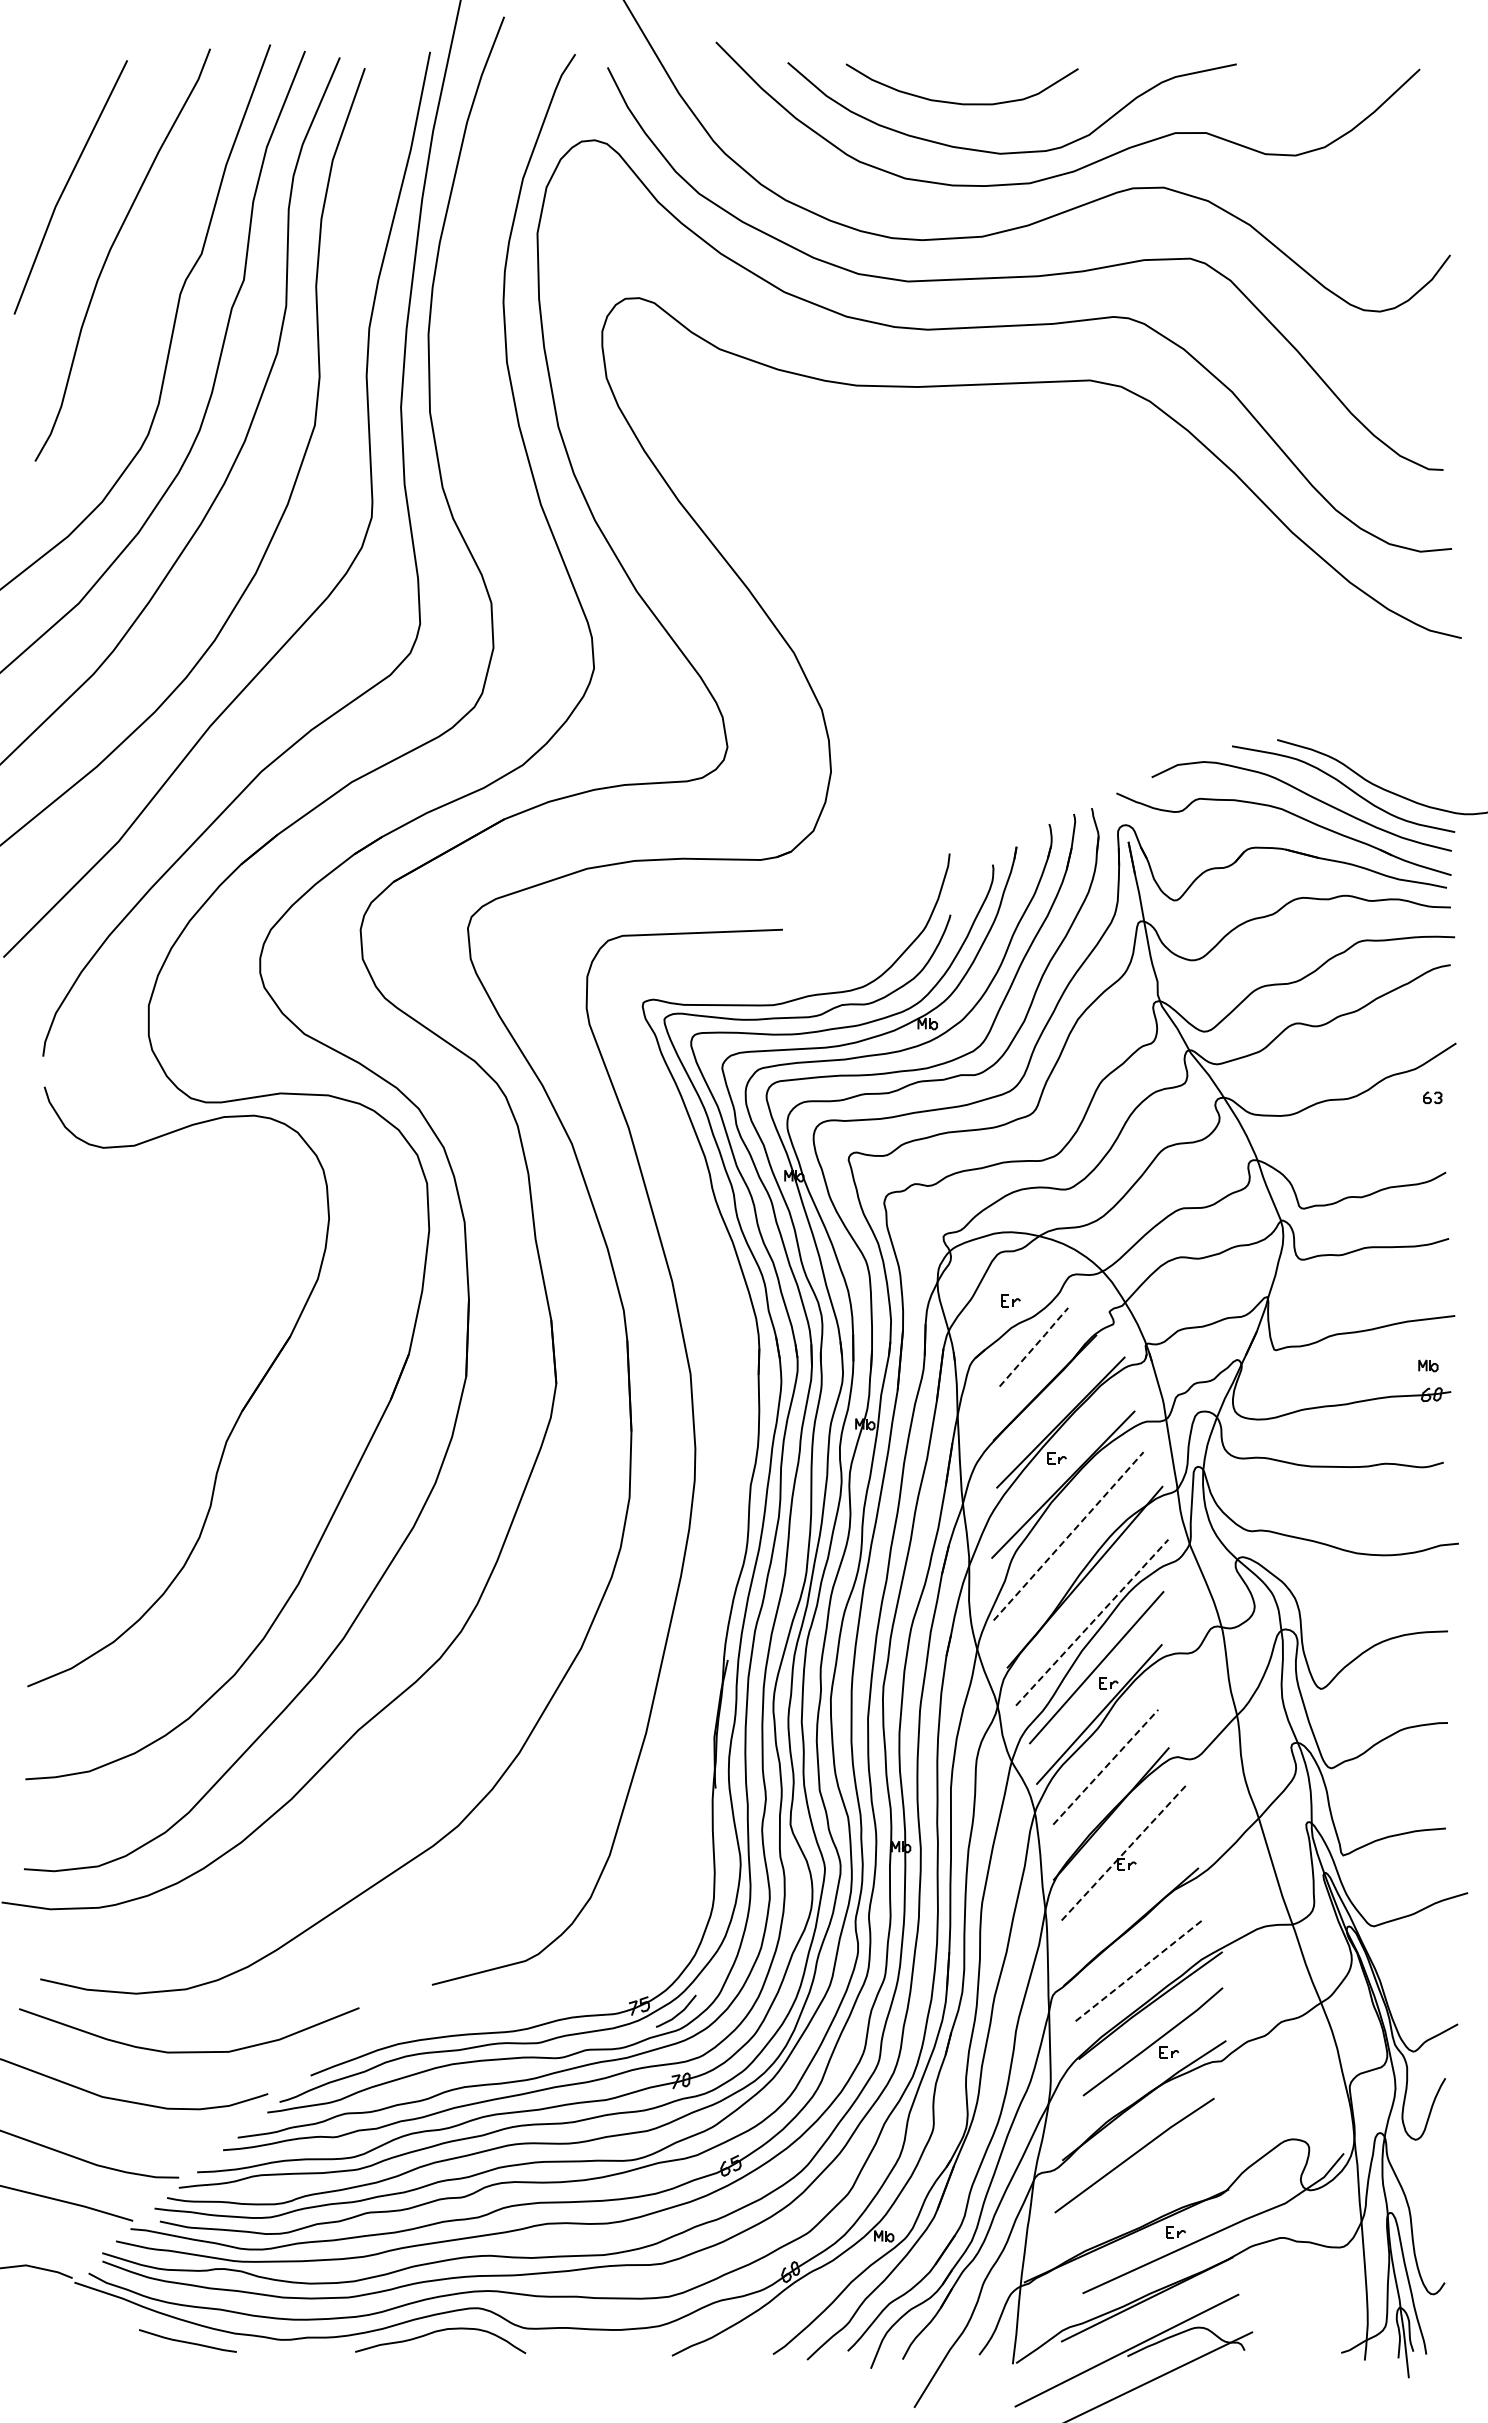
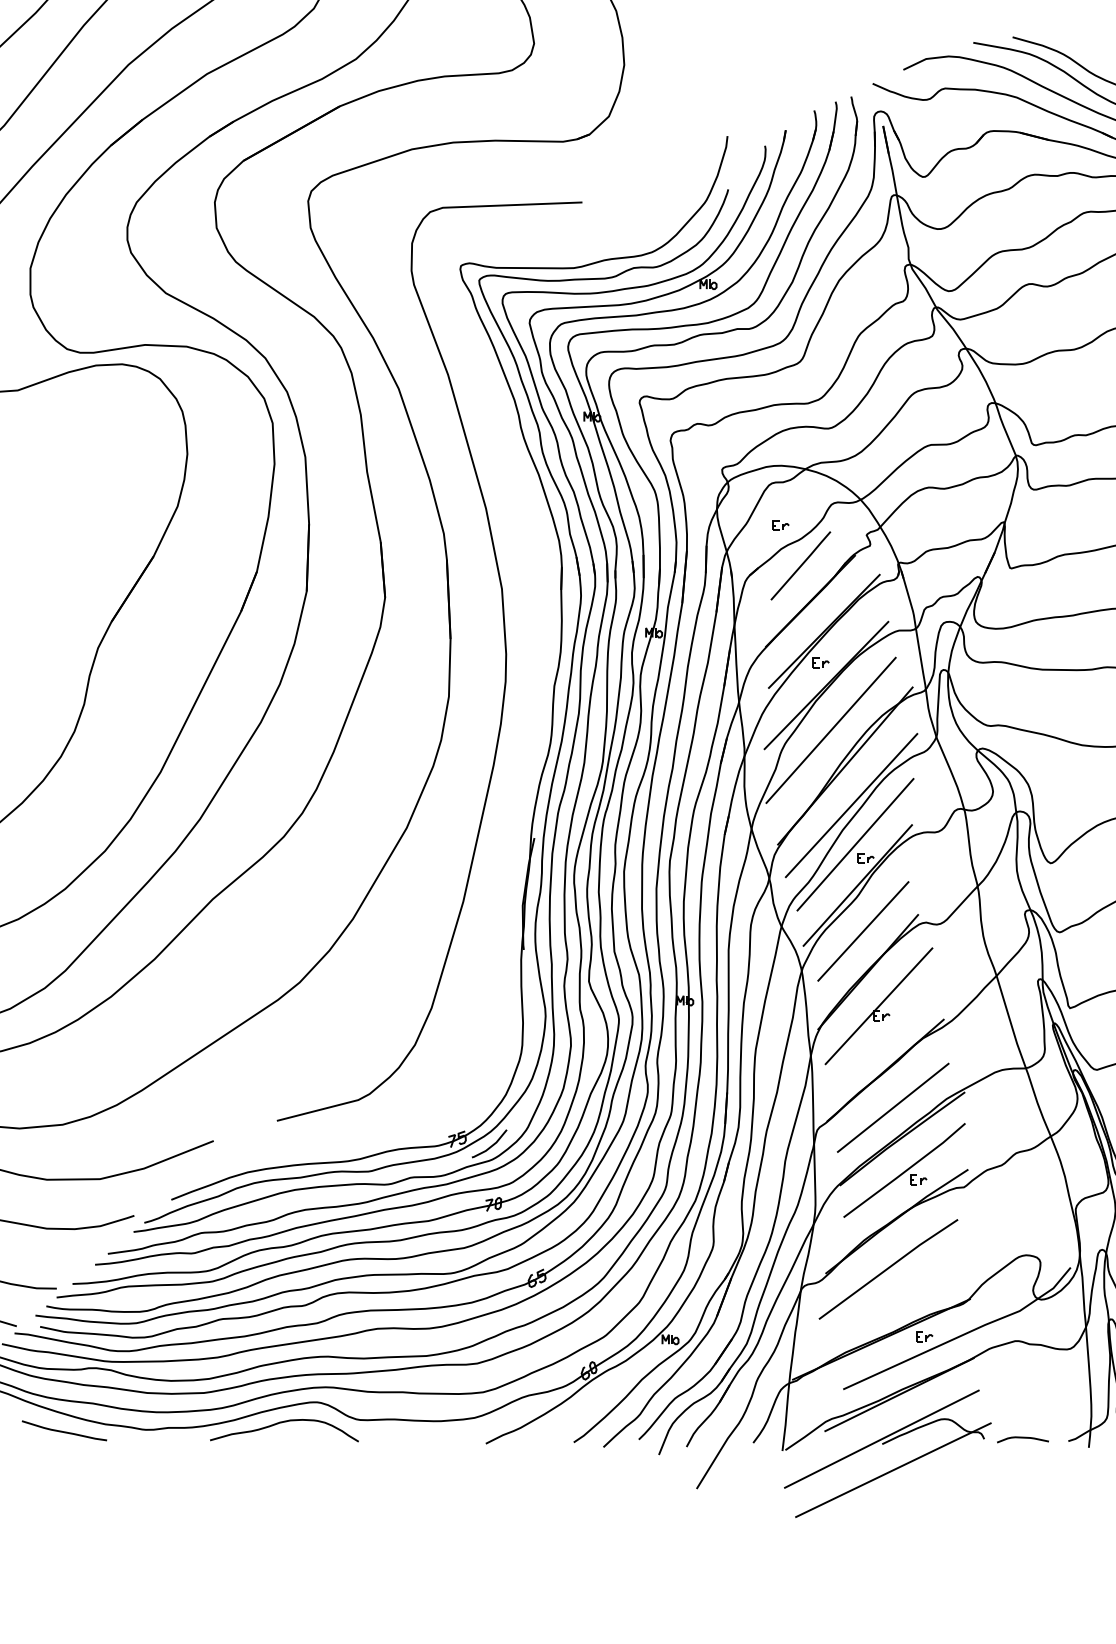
line: (1035, 1346) -> (802, 565), dashed -> solid
line: (1068, 1536) -> (830, 730), dashed -> solid
line: (1092, 1622) -> (851, 805), dashed -> solid
line: (1105, 1767) -> (863, 931), dashed -> solid
line: (1122, 1854) -> (877, 1007), dashed -> solid
line: (1140, 1969) -> (893, 1107), dashed -> solid
curve: (1288, 2349) -> (1022, 1438), added

